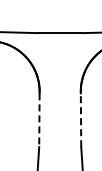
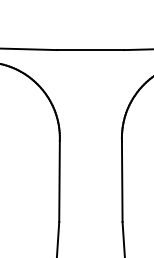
line: (39, 120) -> (59, 181), dashed -> solid
line: (81, 120) -> (122, 181), dashed -> solid

